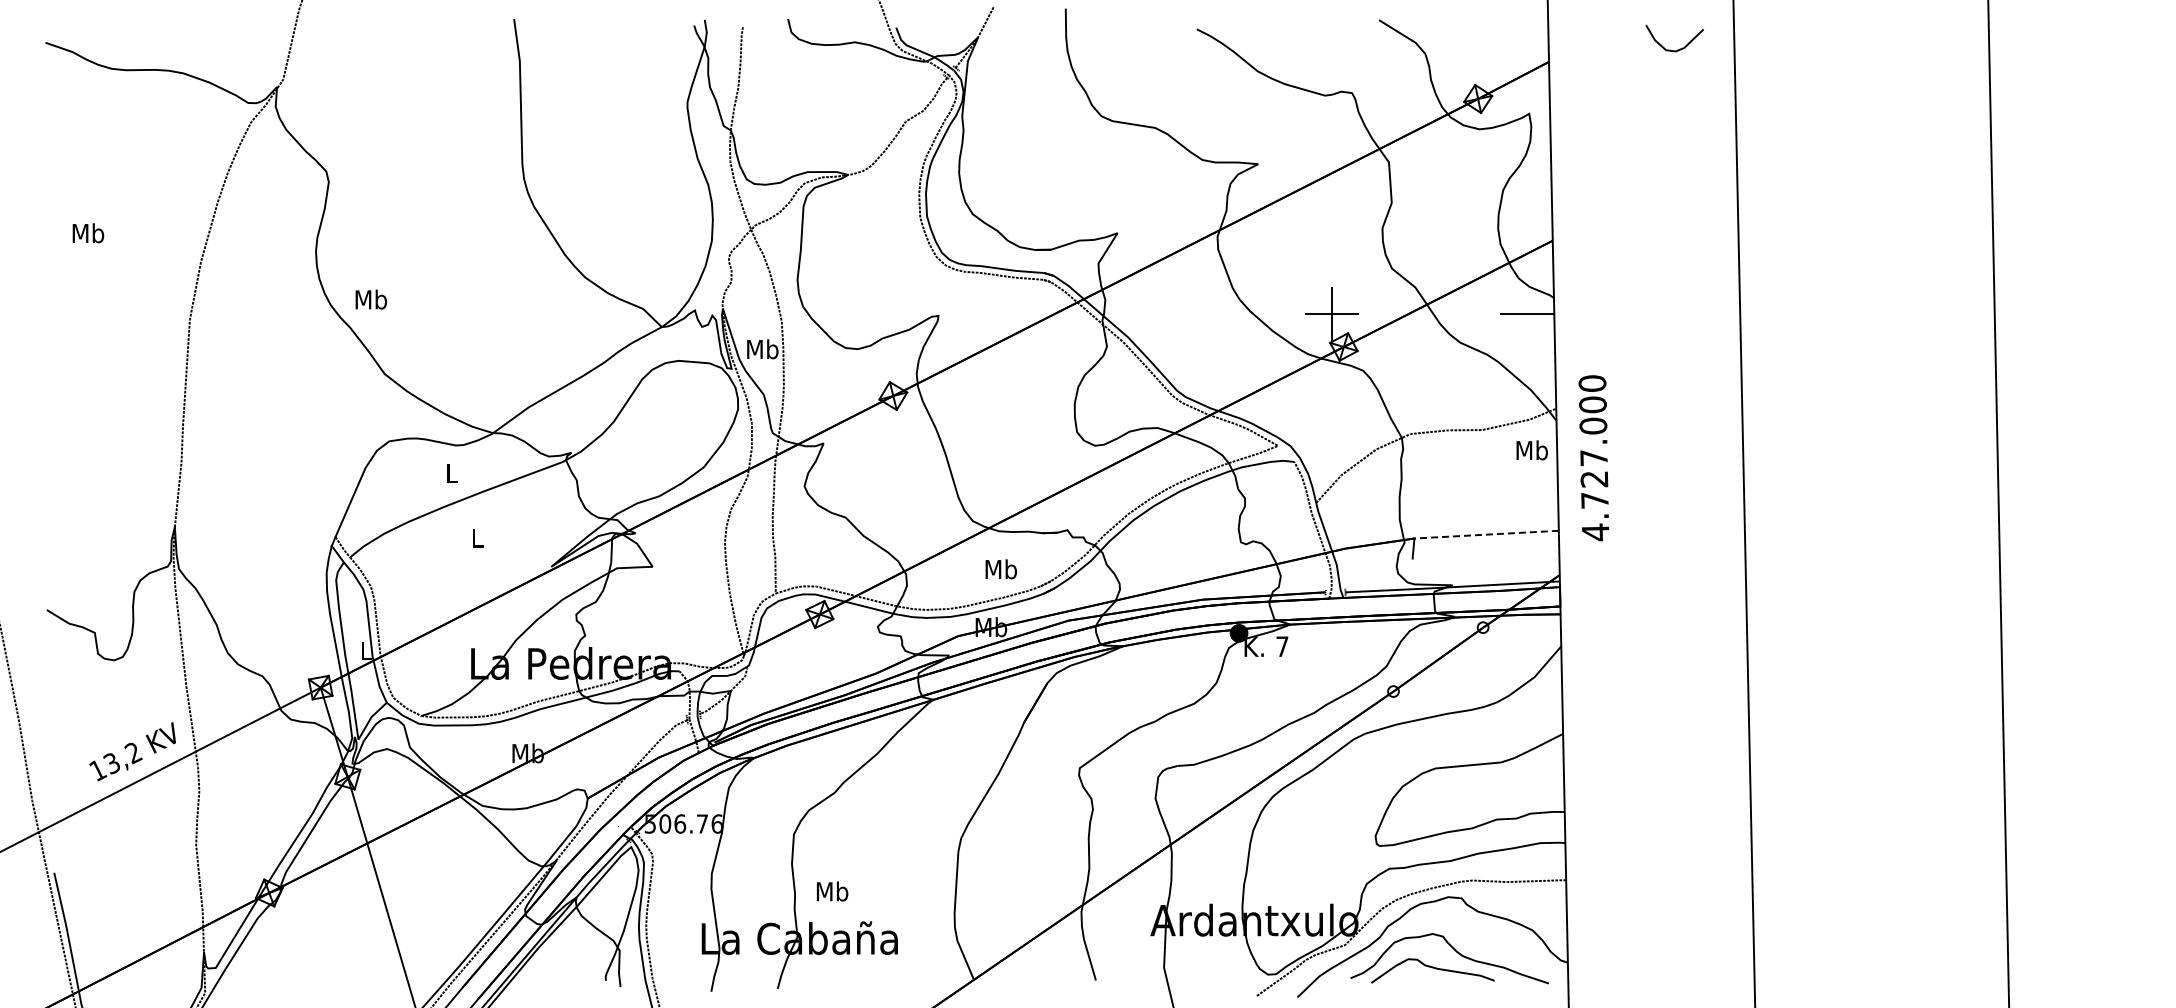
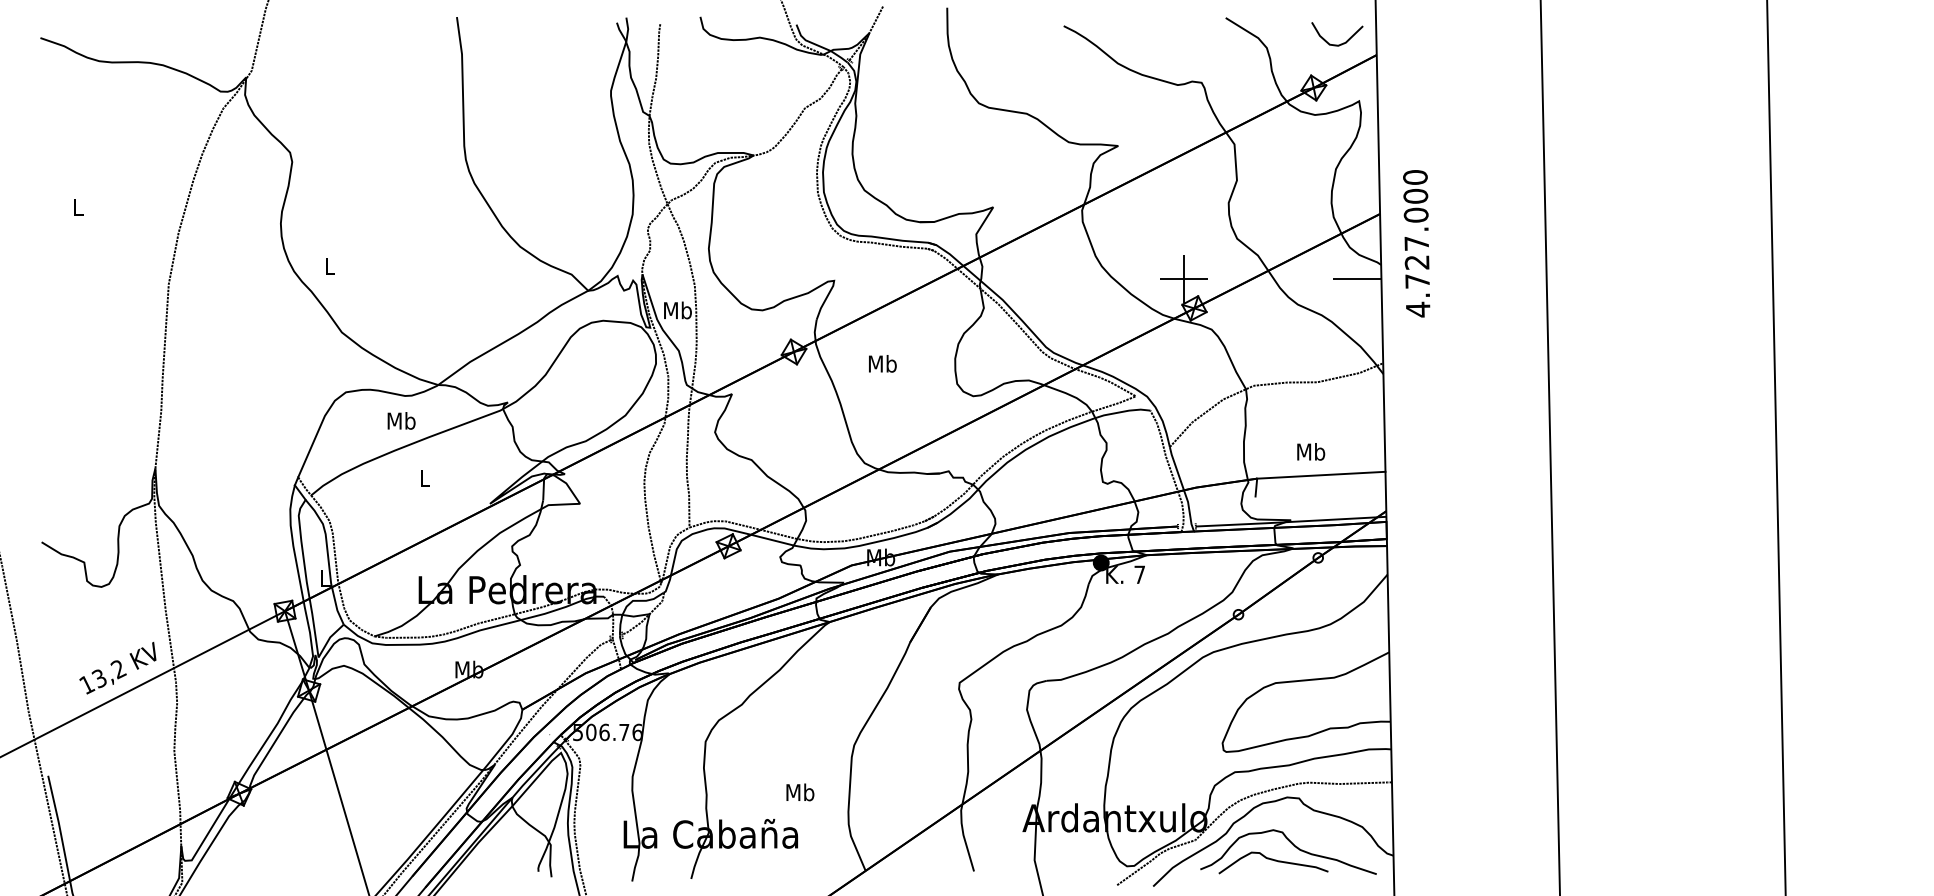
curve: (1677, 49) -> (1339, 44), moved
text: (88, 233) -> (78, 207), Mb -> L
text: (371, 299) -> (330, 266), Mb -> L
text: (1531, 450) -> (1310, 451), moved
text: (1593, 458) -> (1416, 244), moved
text: (451, 473) -> (401, 420), L -> Mb
line: (1486, 534) -> (1321, 475), dashed -> solid
text: (1000, 569) -> (882, 364), moved
text: (832, 891) -> (800, 792), moved

